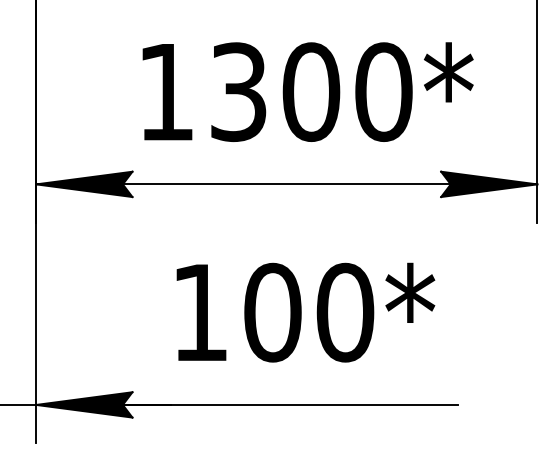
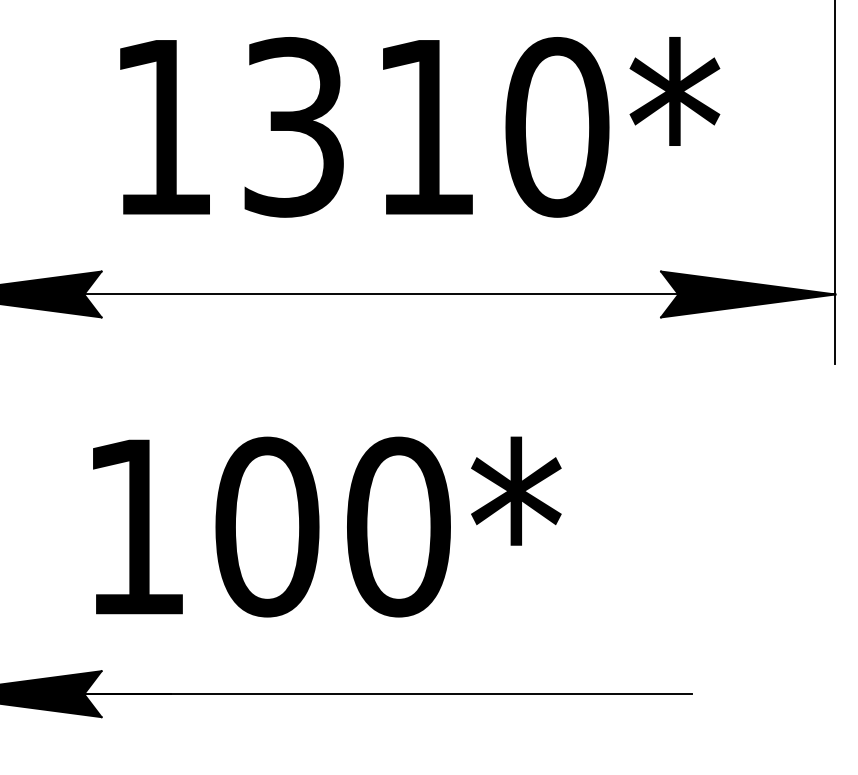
text: (311, 91) -> (426, 126), 1300* -> 1310*
text: (305, 312) -> (326, 526), moved

